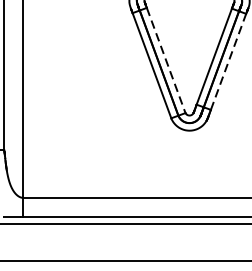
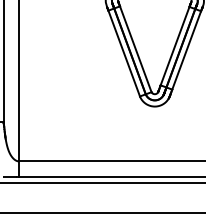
line: (165, 60) -> (135, 49), dashed -> solid
line: (228, 61) -> (186, 50), dashed -> solid

